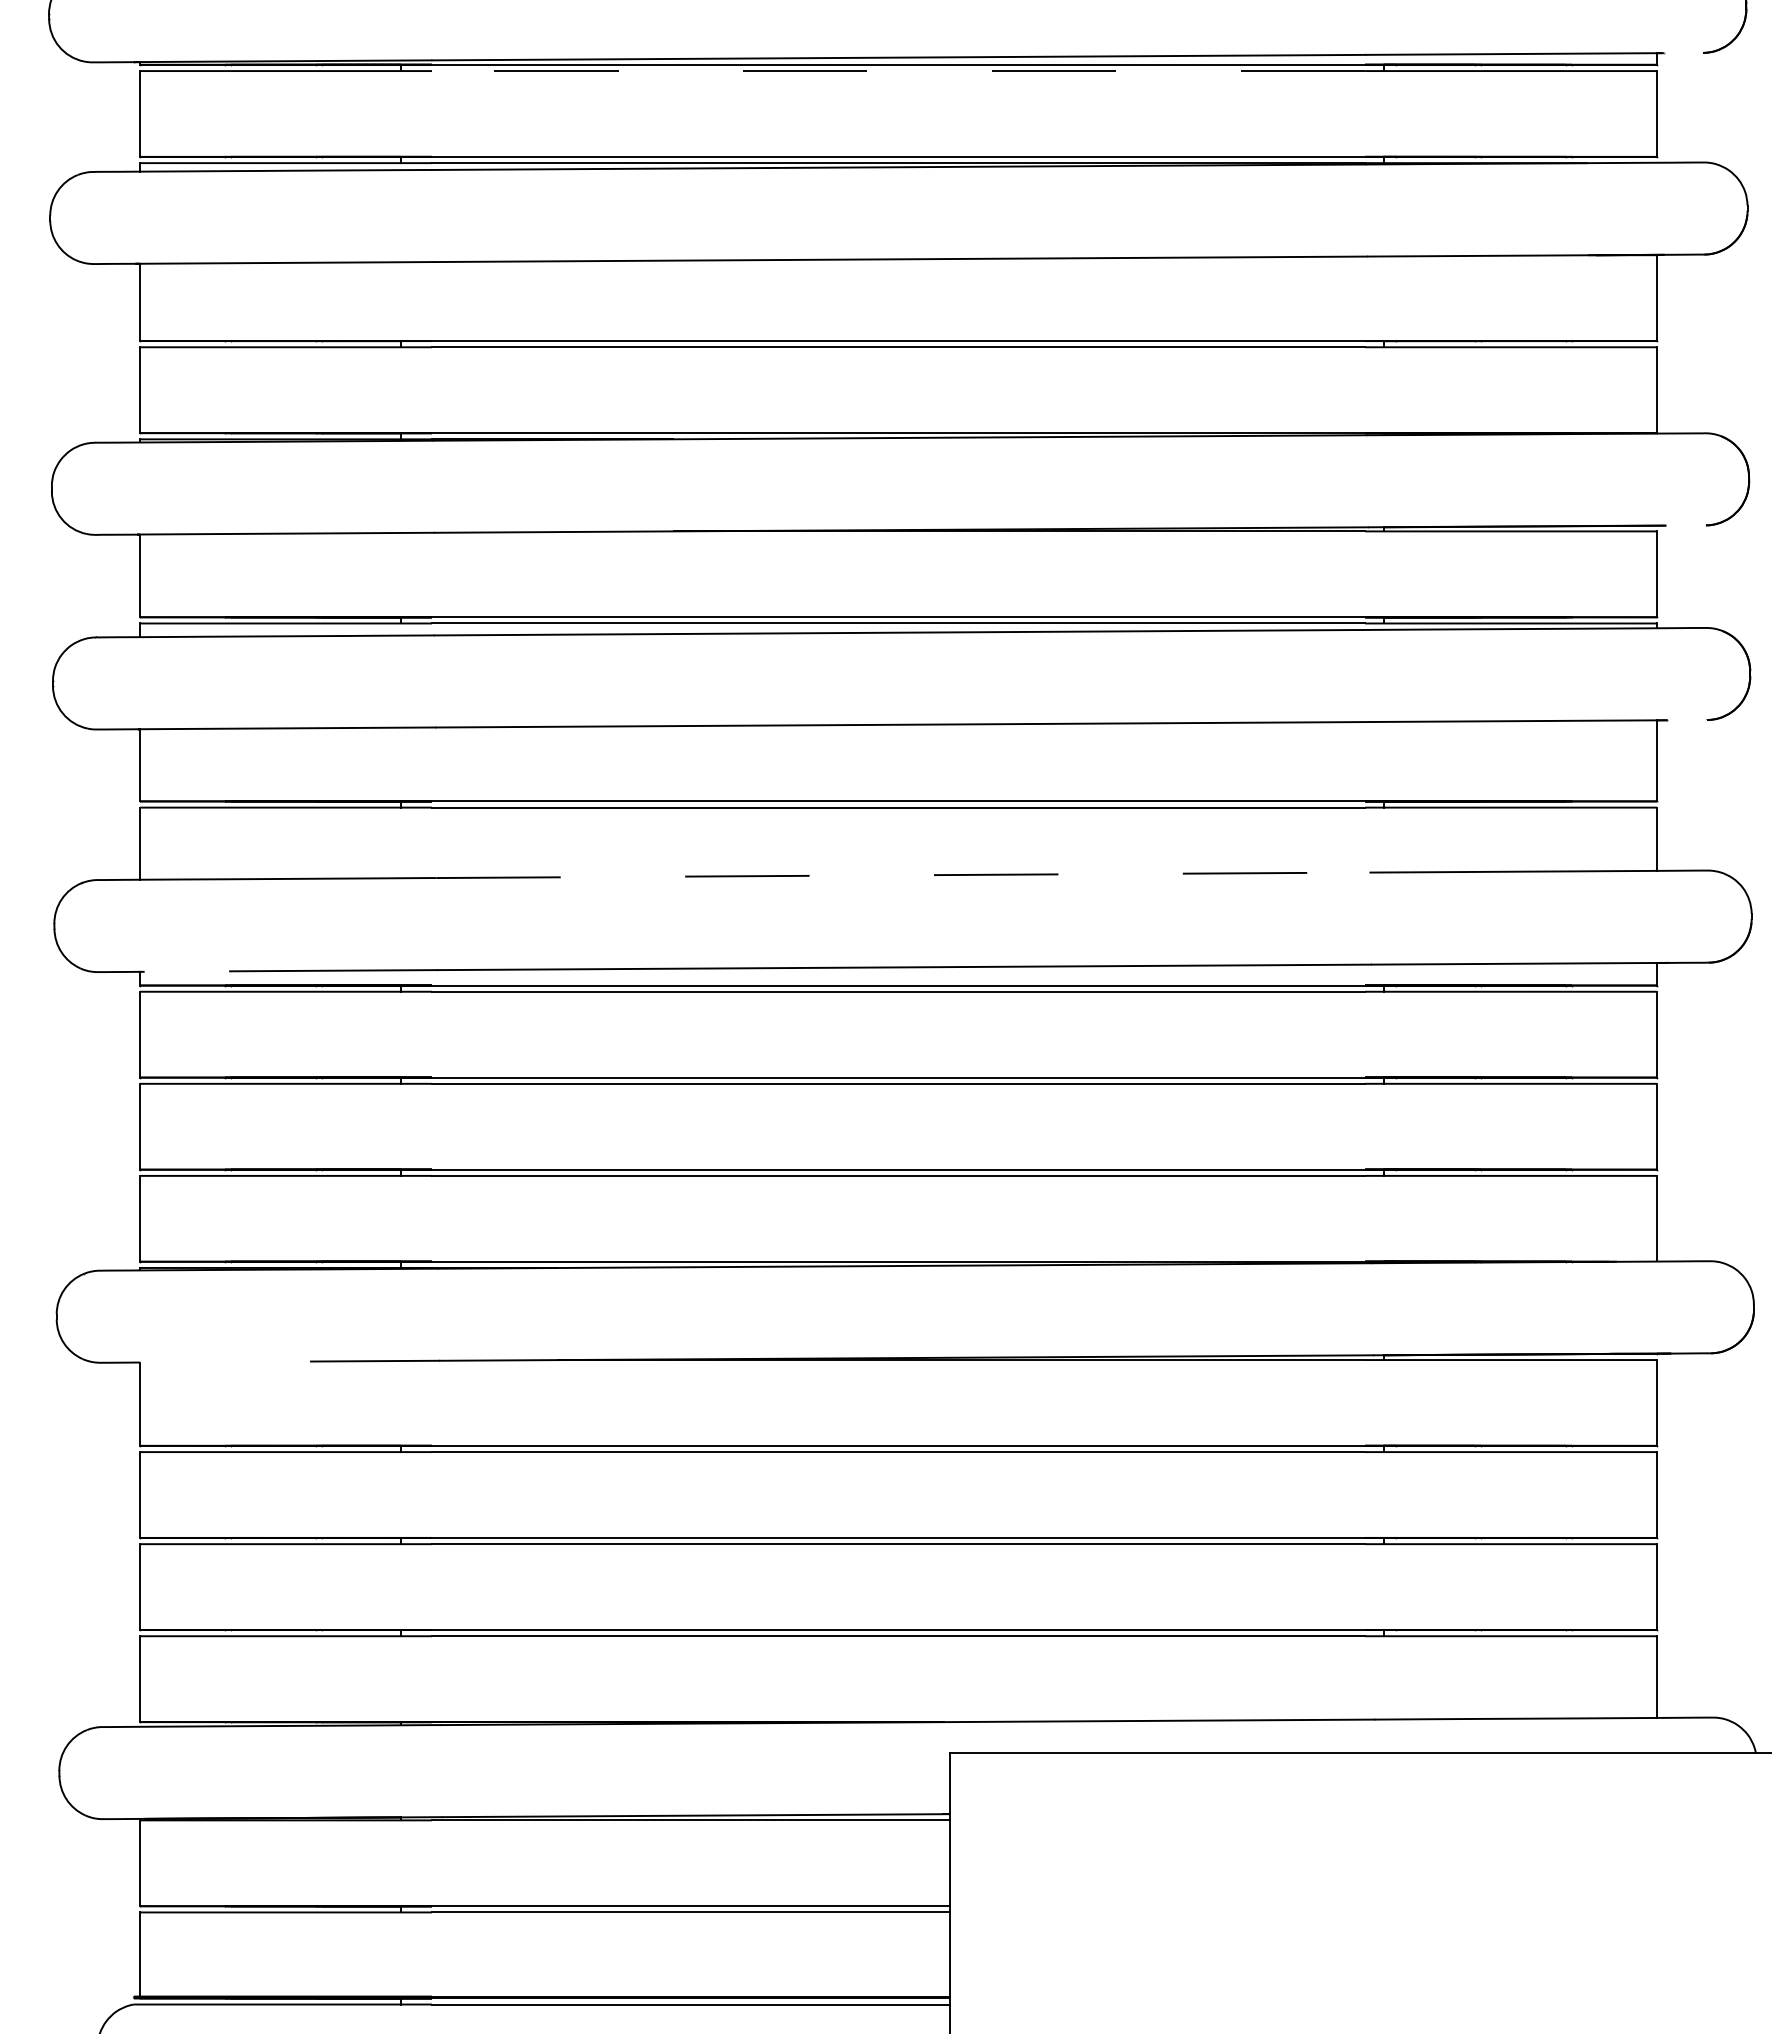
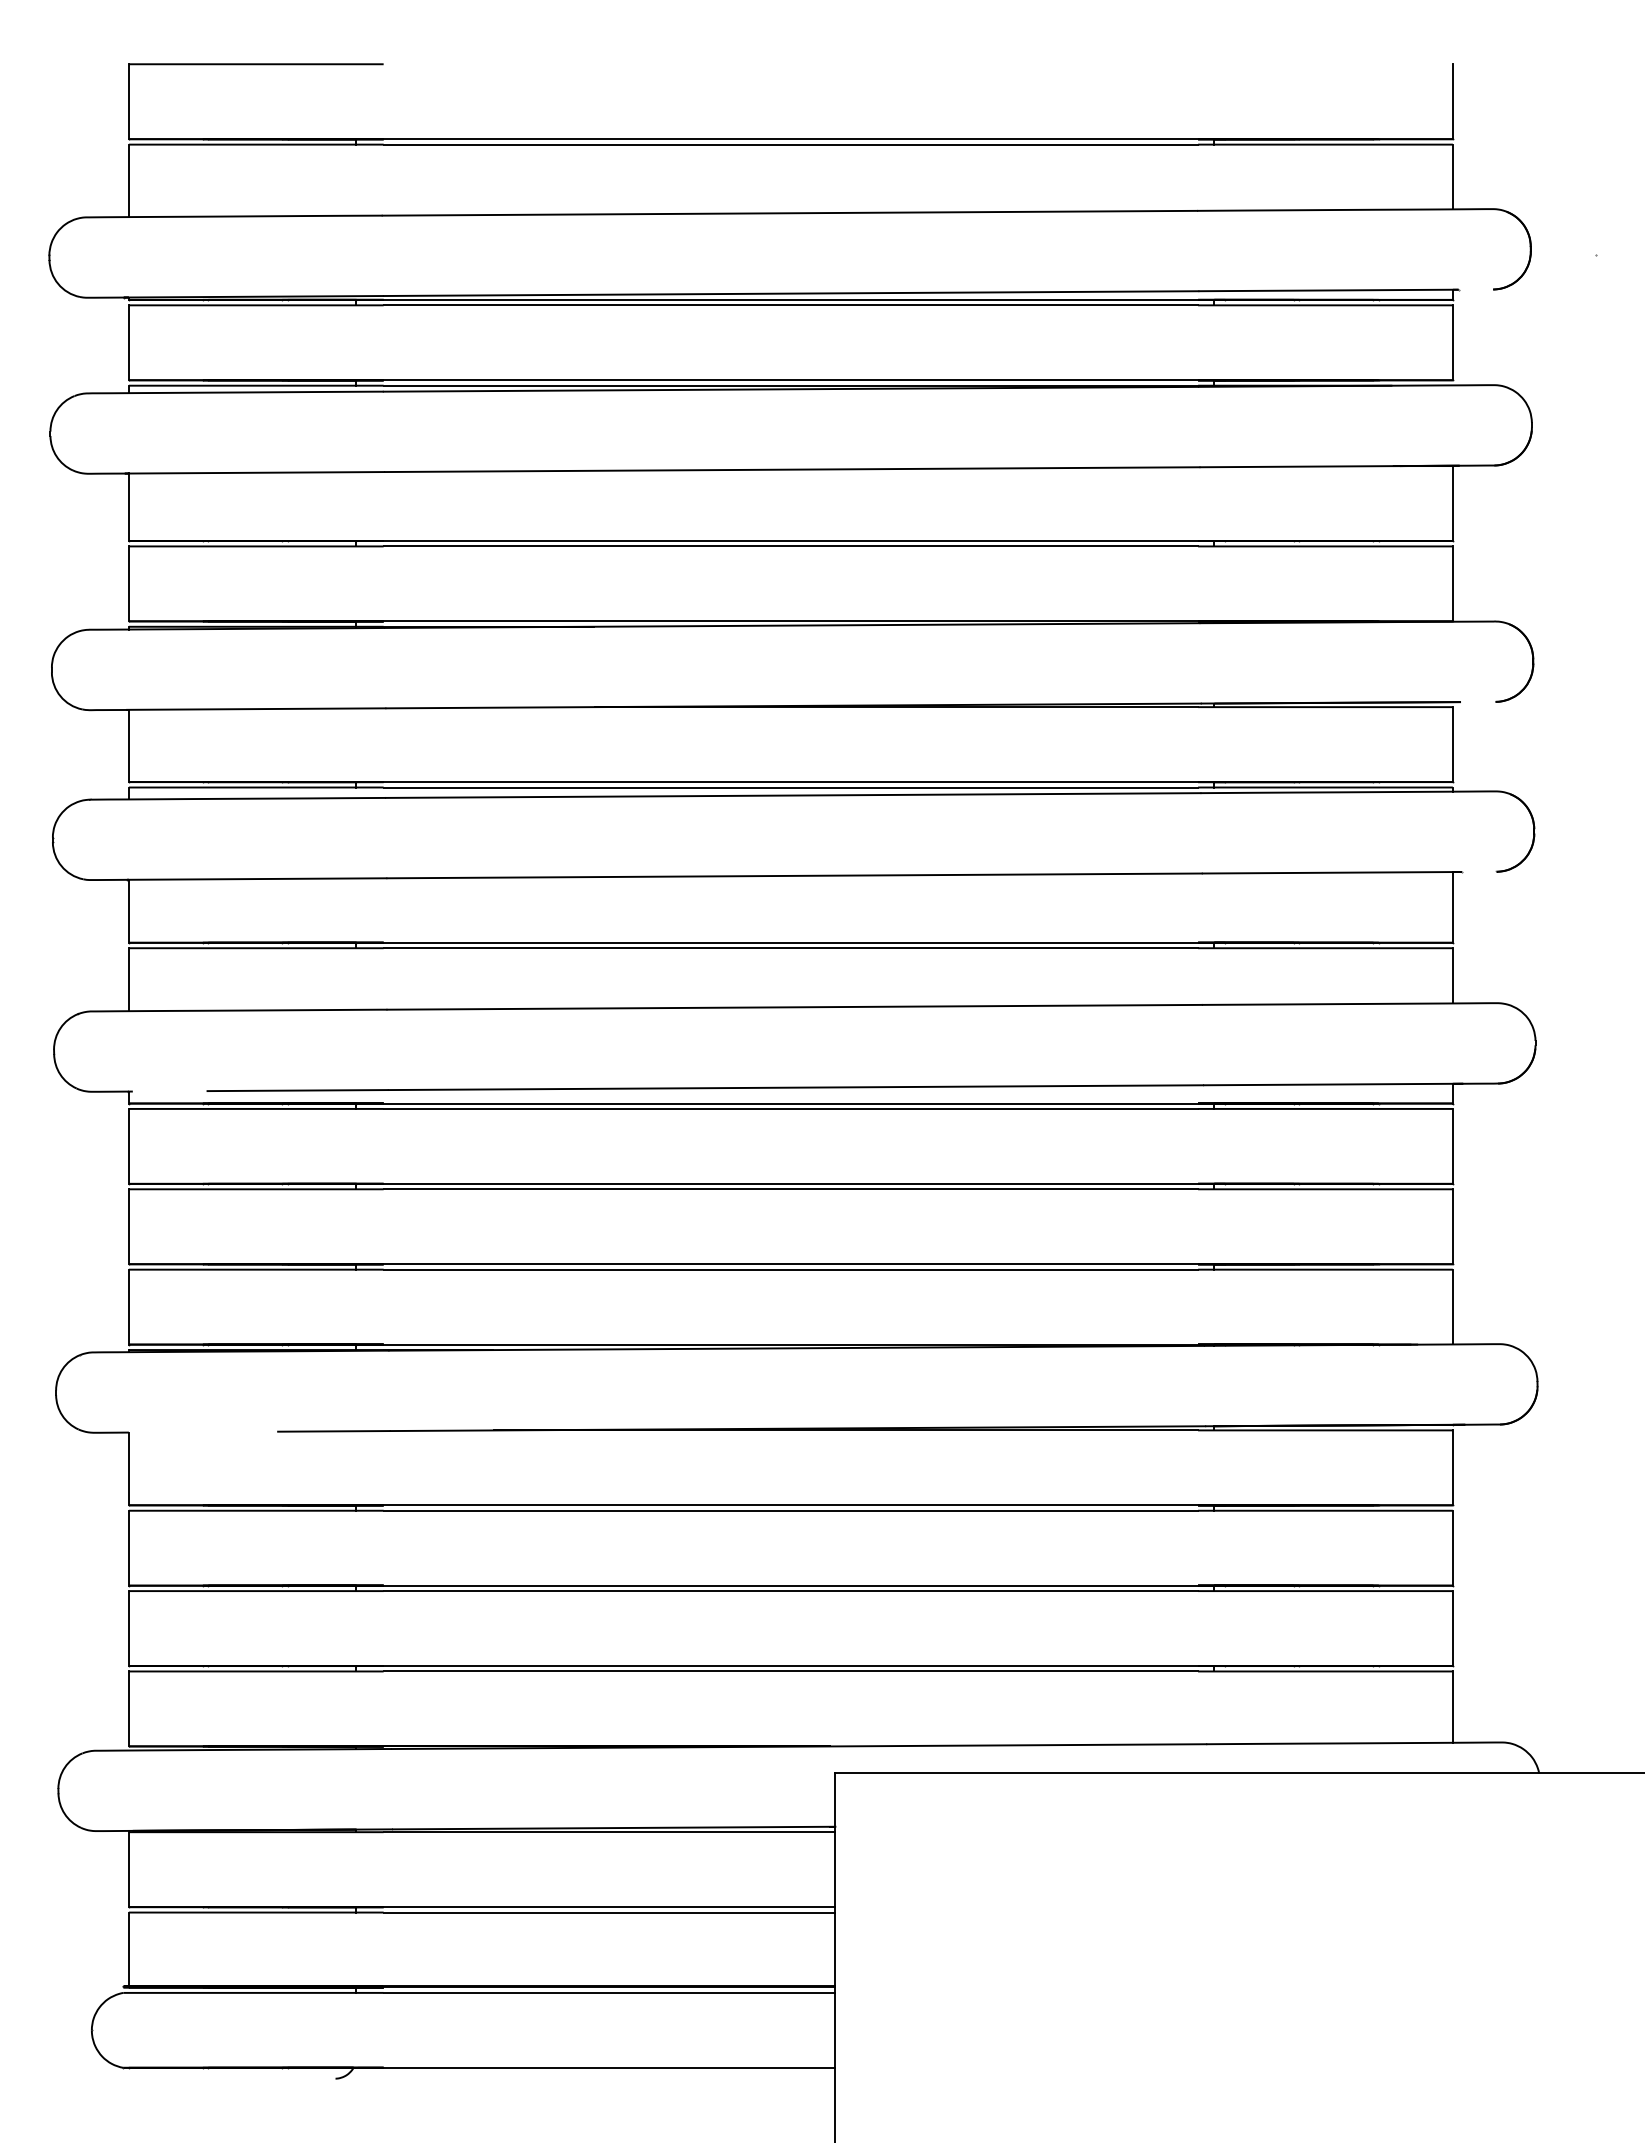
line: (898, 71) -> (790, 305), dashed -> solid
line: (903, 875) -> (795, 1007), dashed -> solid

